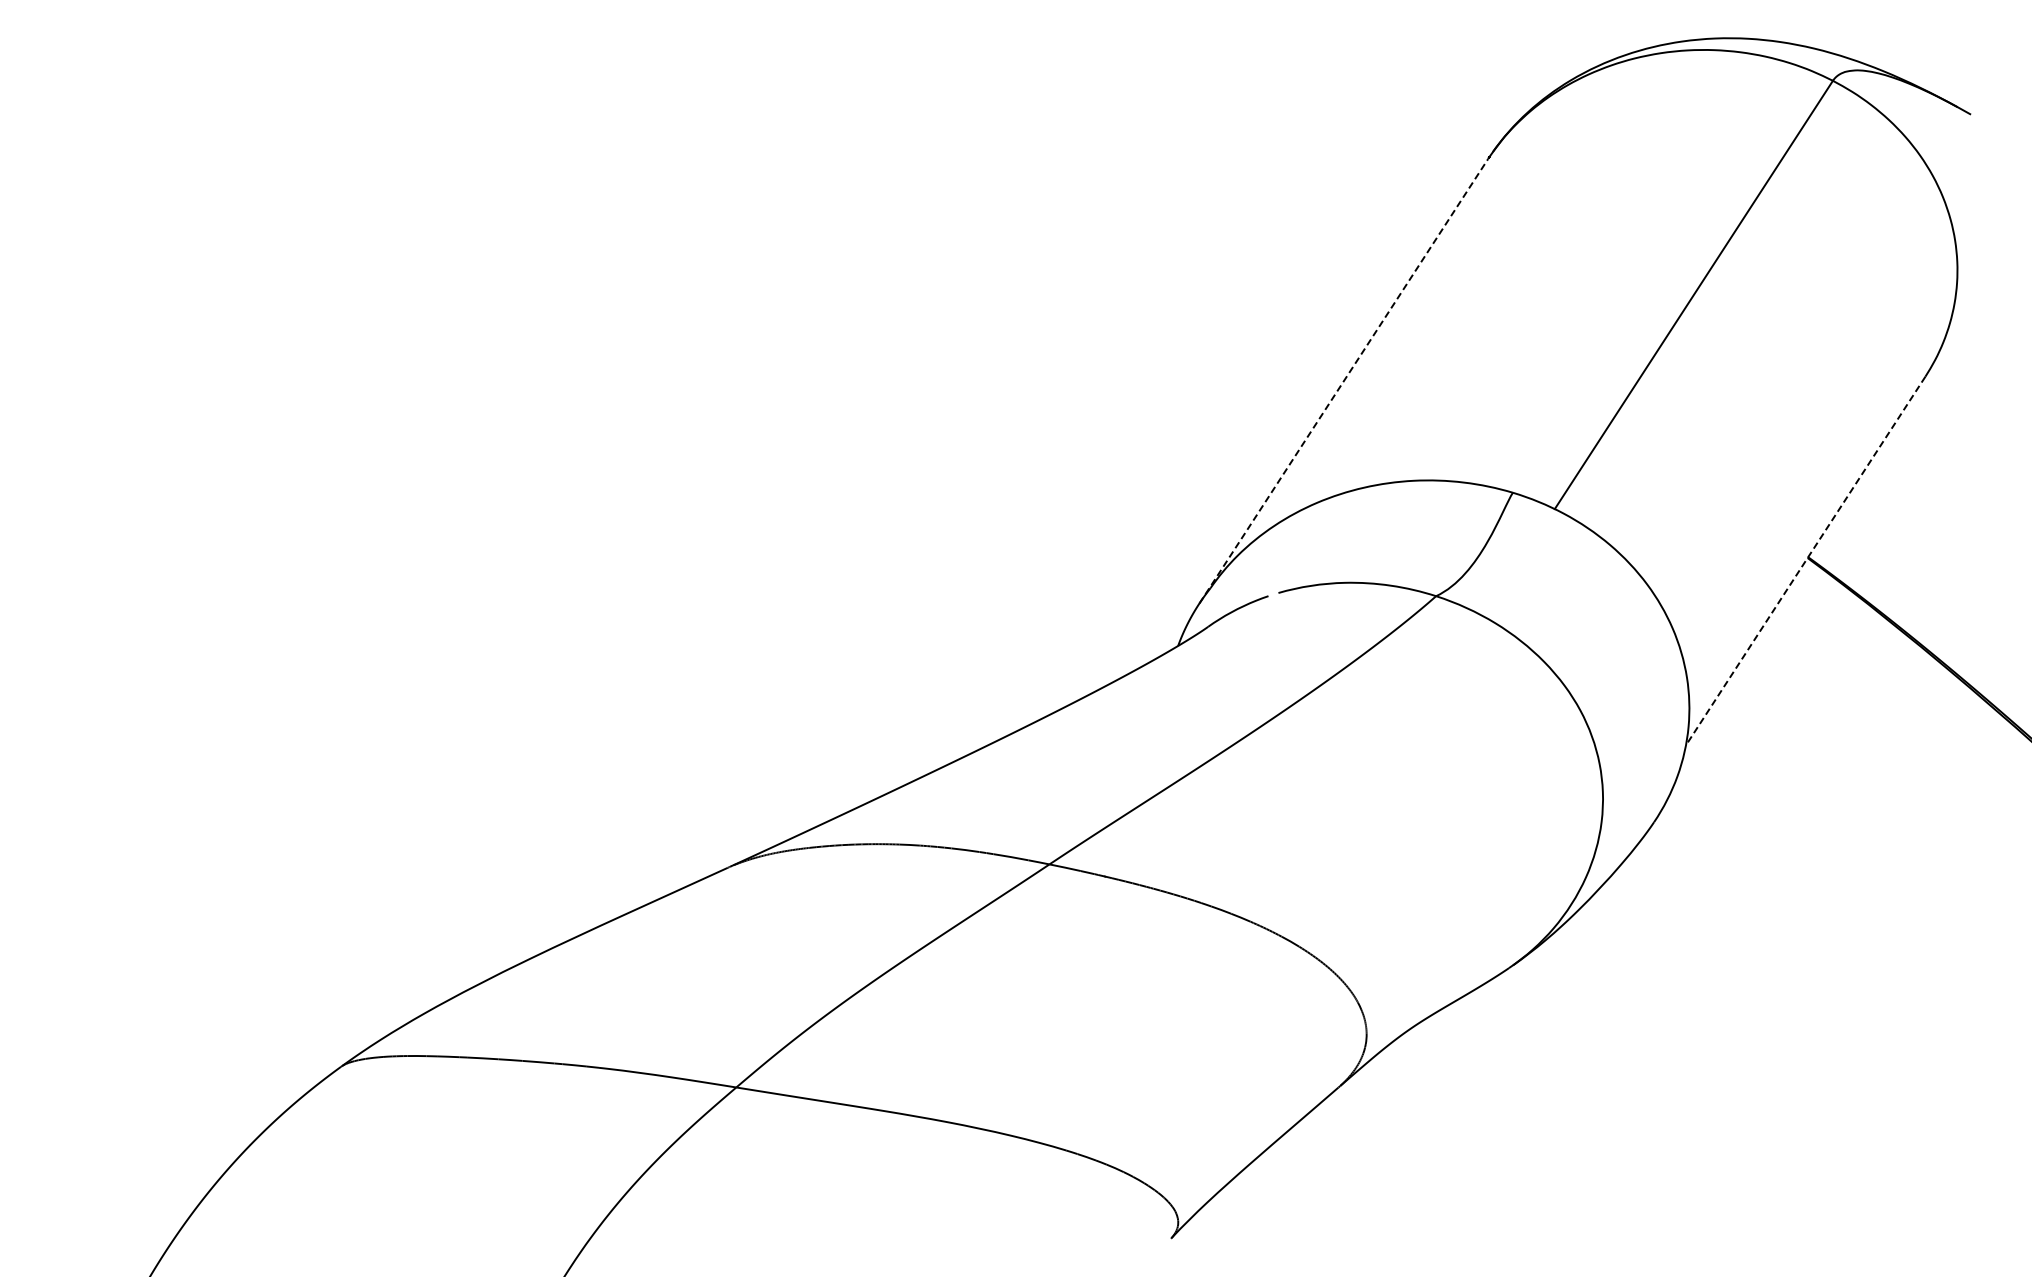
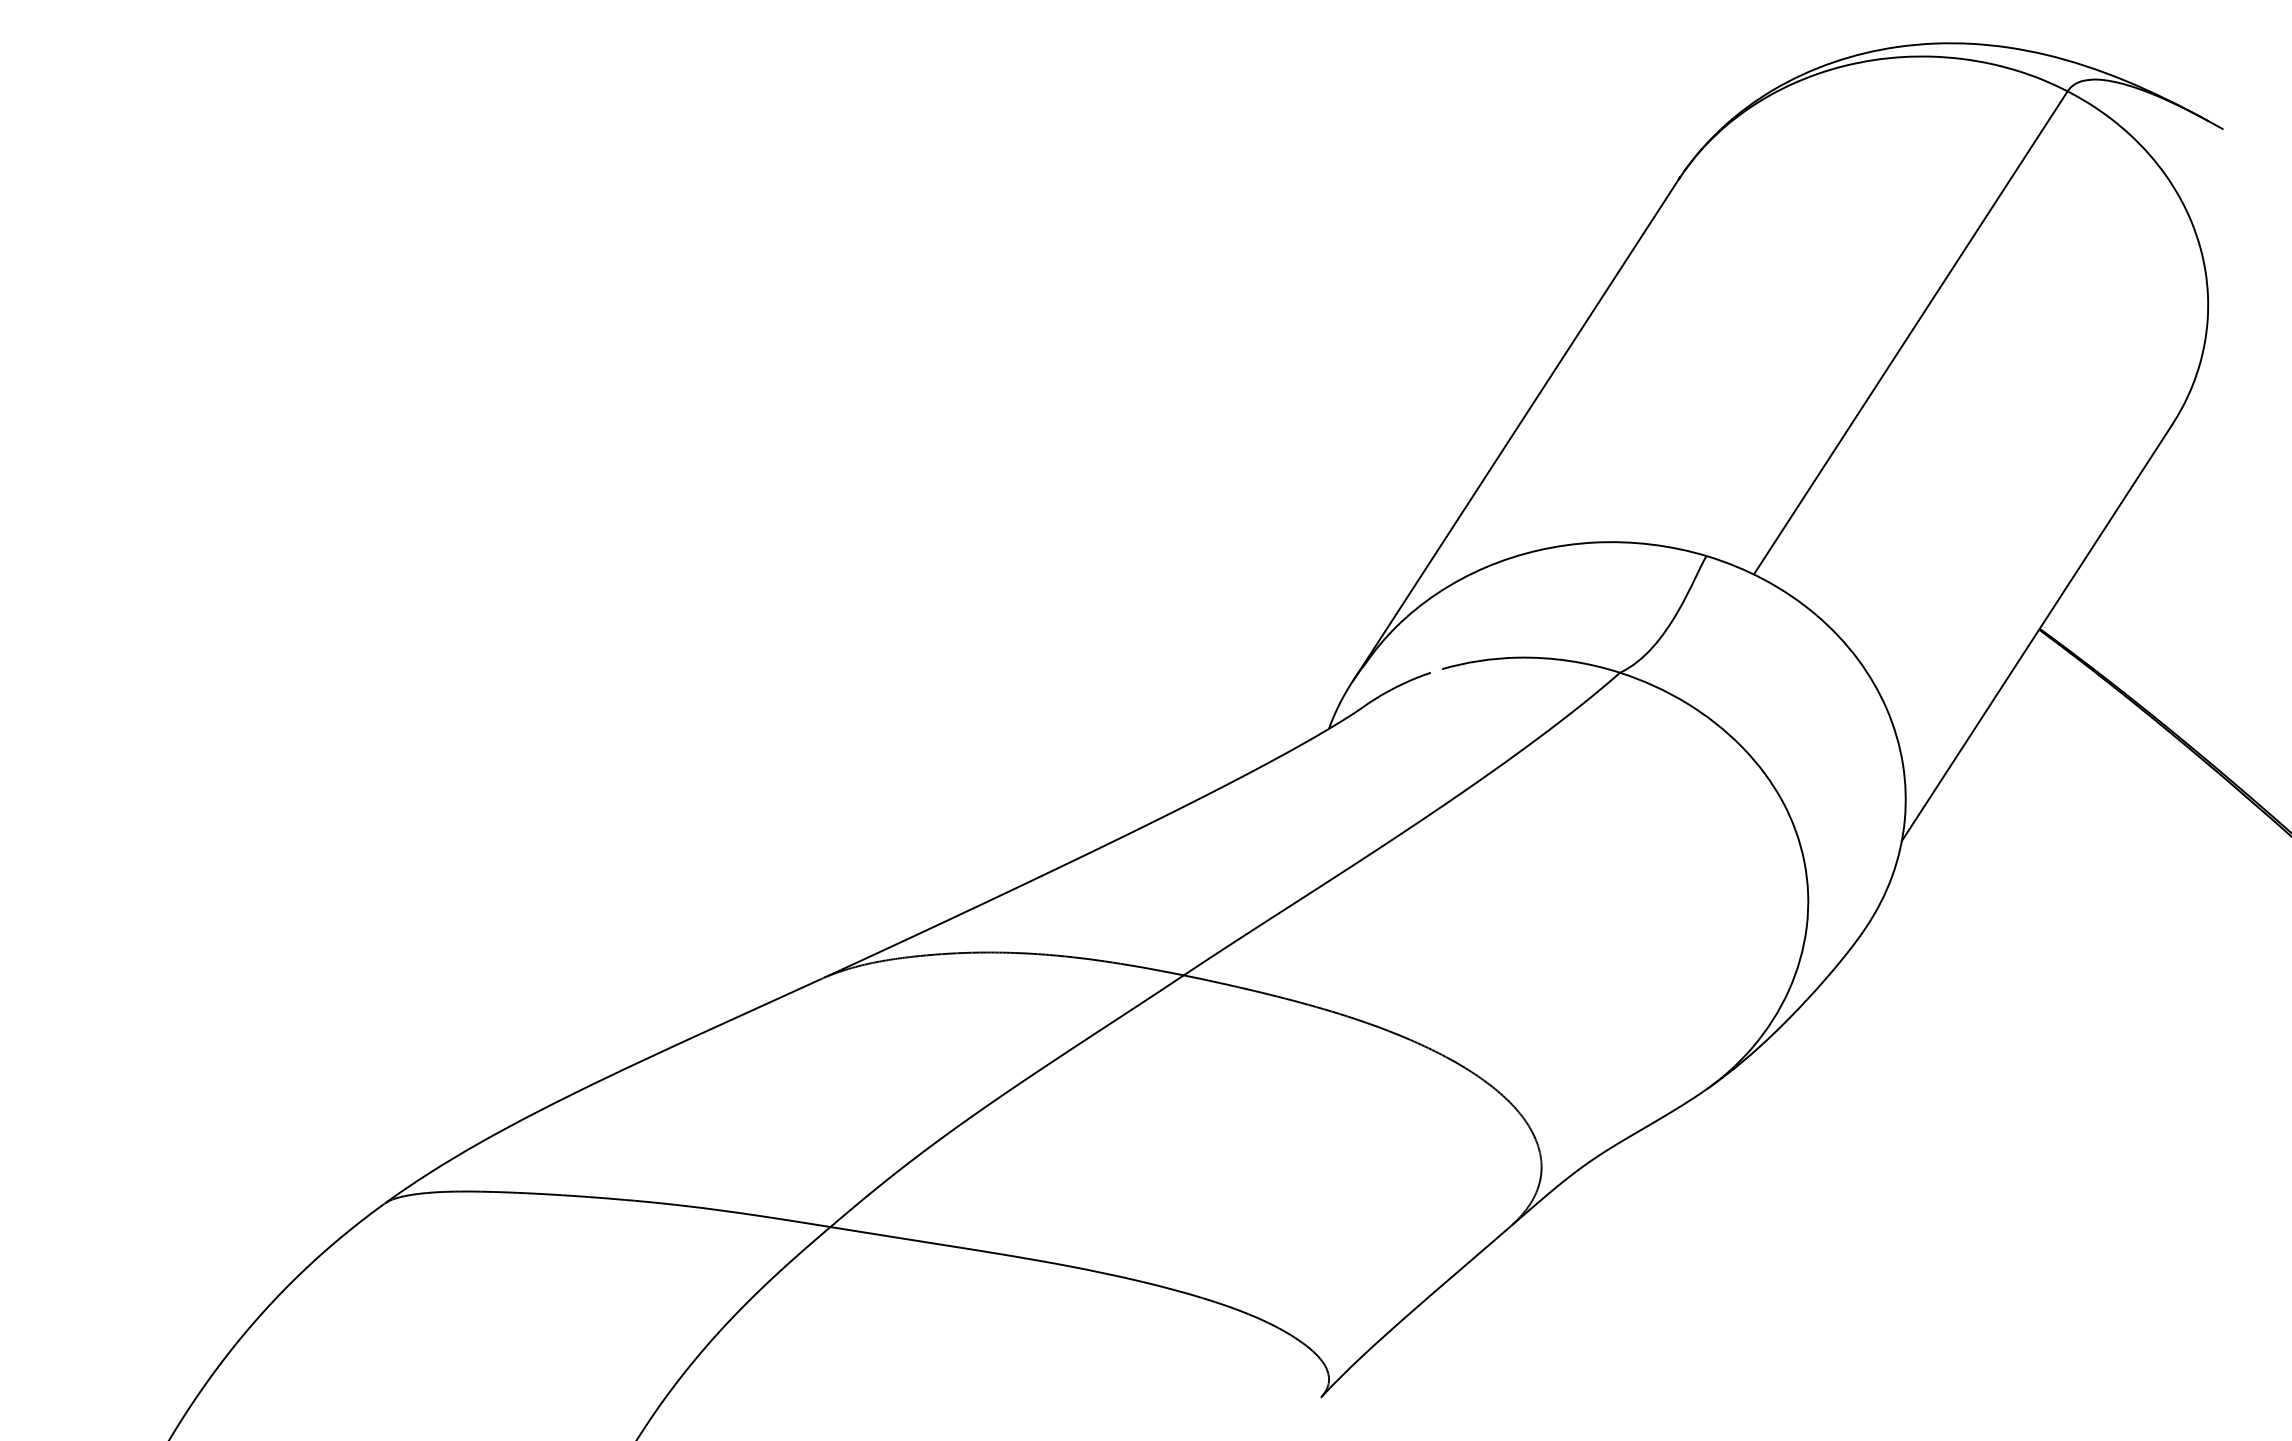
line: (1343, 381) -> (1515, 430), dashed -> solid
line: (1805, 561) -> (2036, 633), dashed -> solid

